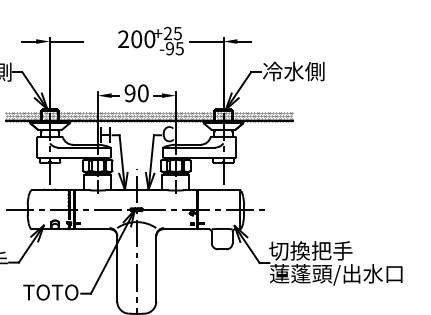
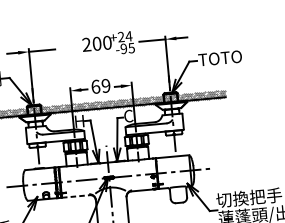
text: (177, 33) -> (128, 36), +25 -> +24
text: (293, 71) -> (222, 57), 冷水側 -> TOTO
text: (136, 93) -> (100, 86), 90 -> 69
line: (92, 229) -> (75, 196), solid -> dashed

